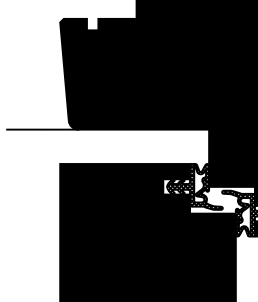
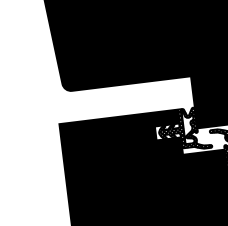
line: (42, 129) -> (39, 94), removed

